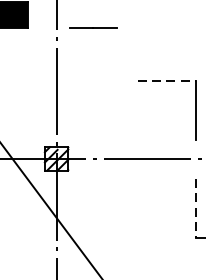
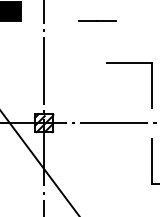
line: (93, 26) -> (97, 20), moved
line: (166, 81) -> (129, 63), dashed -> solid
line: (196, 208) -> (152, 161), dashed -> solid

